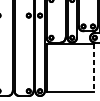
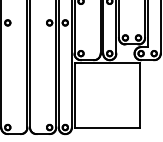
line: (93, 68) -> (139, 95), dashed -> solid

